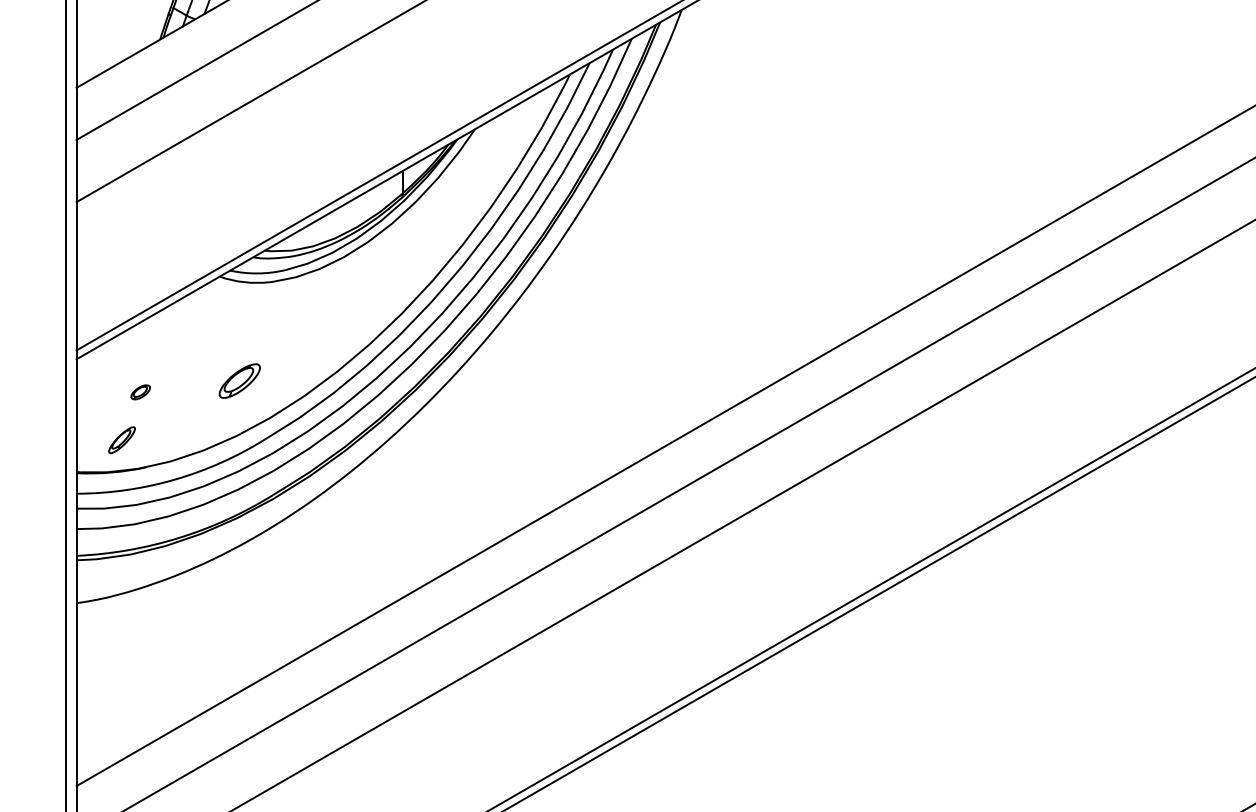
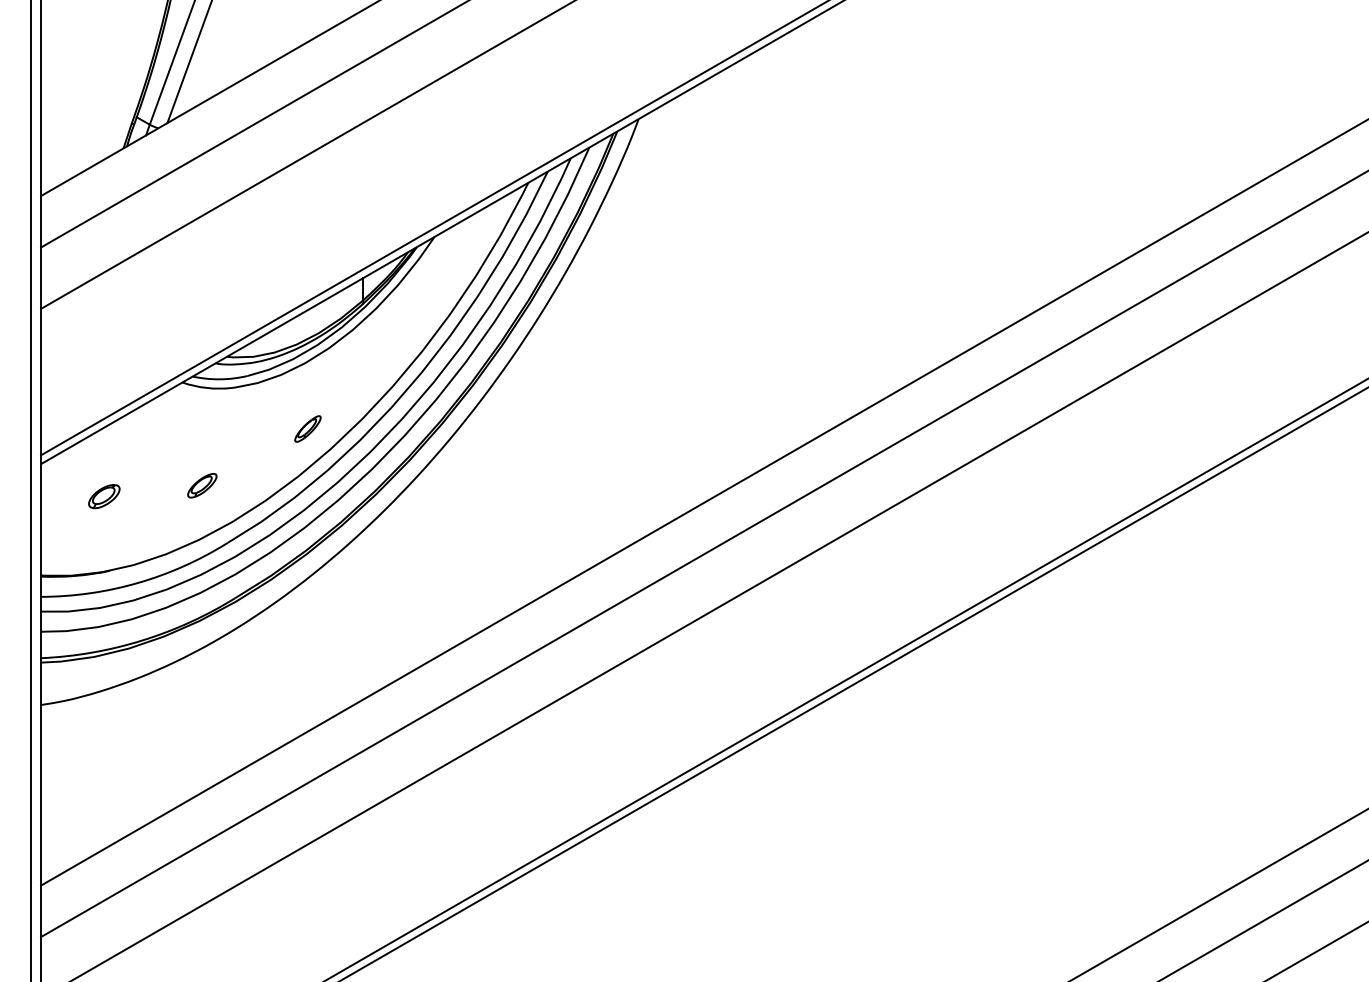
part: (240, 380) -> (202, 485), size x0.71
part: (140, 392) -> (104, 496), size x1.67
part: (121, 439) -> (307, 428), moved

